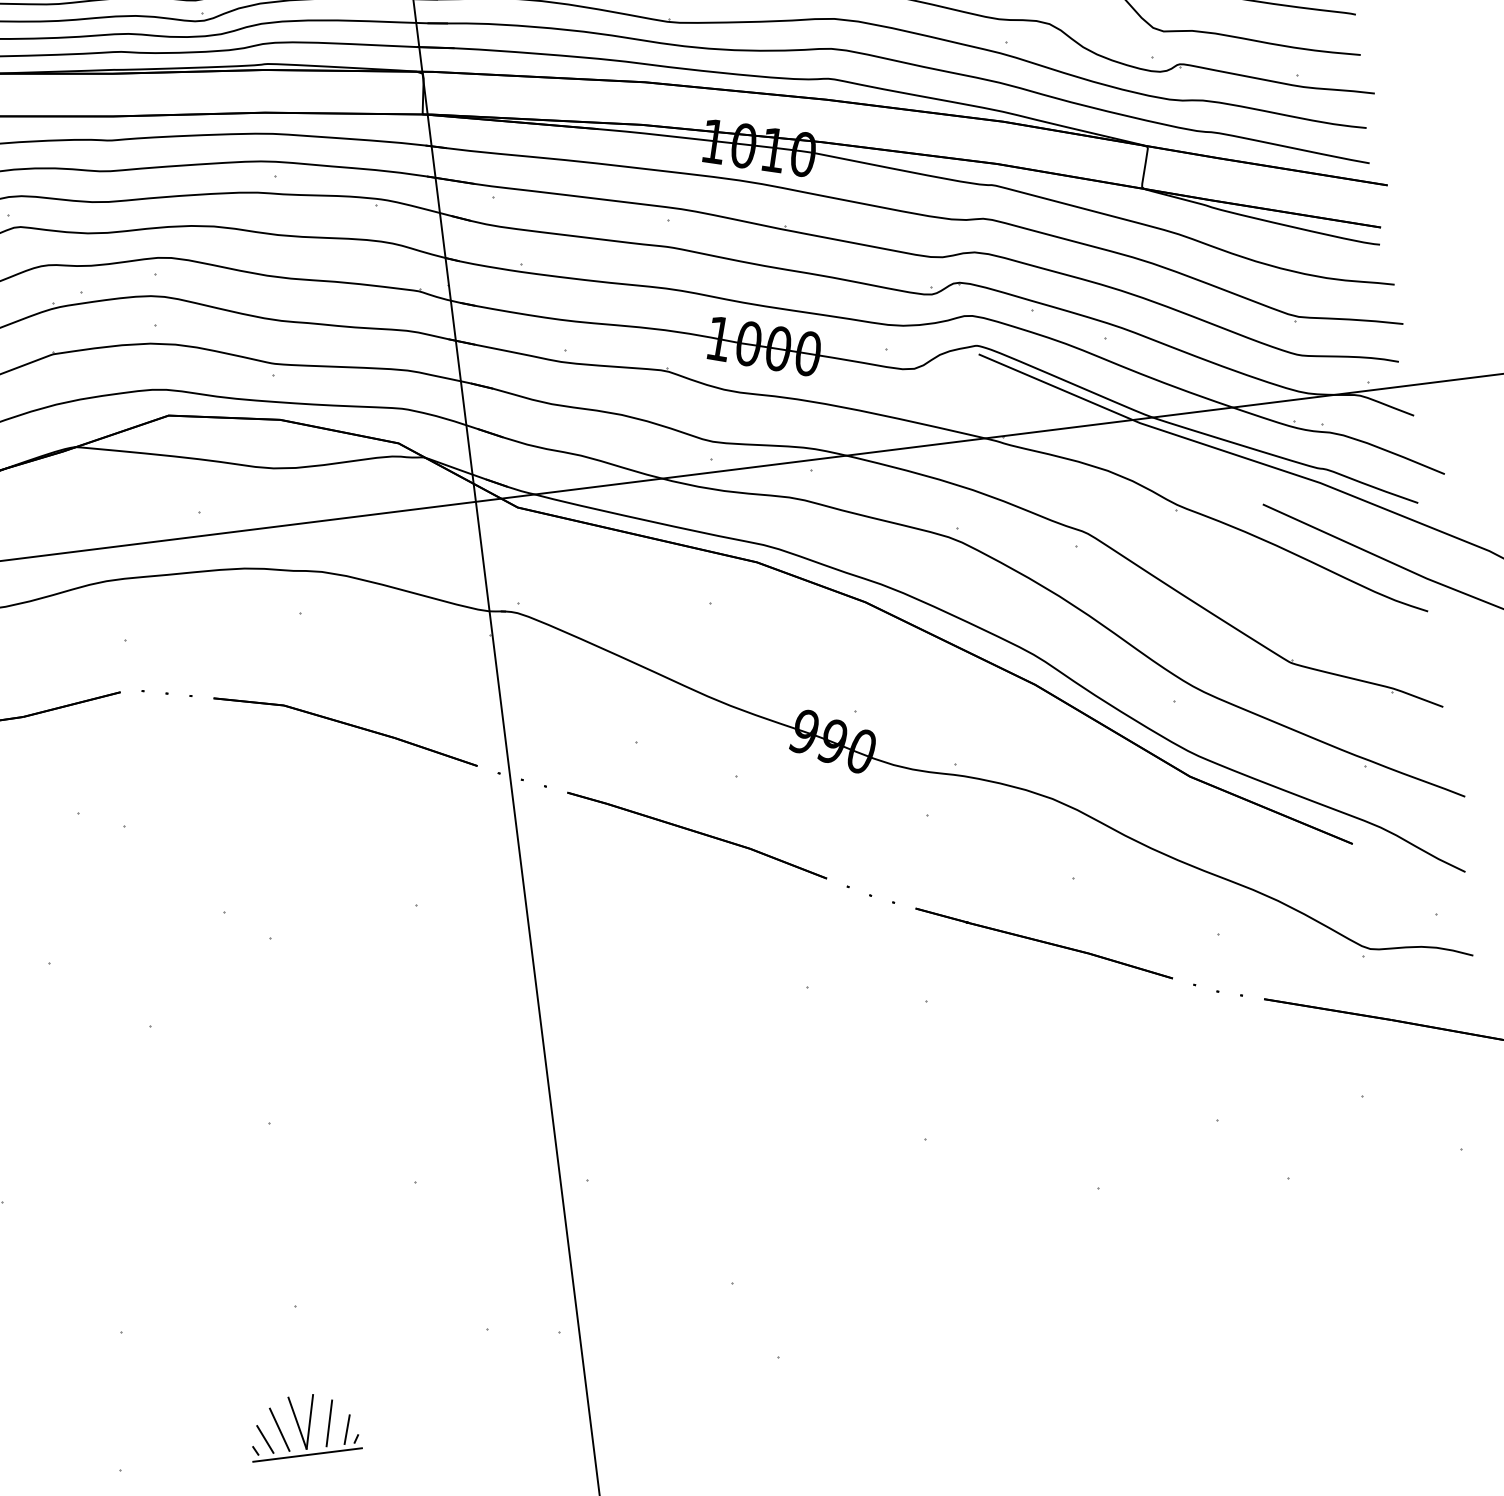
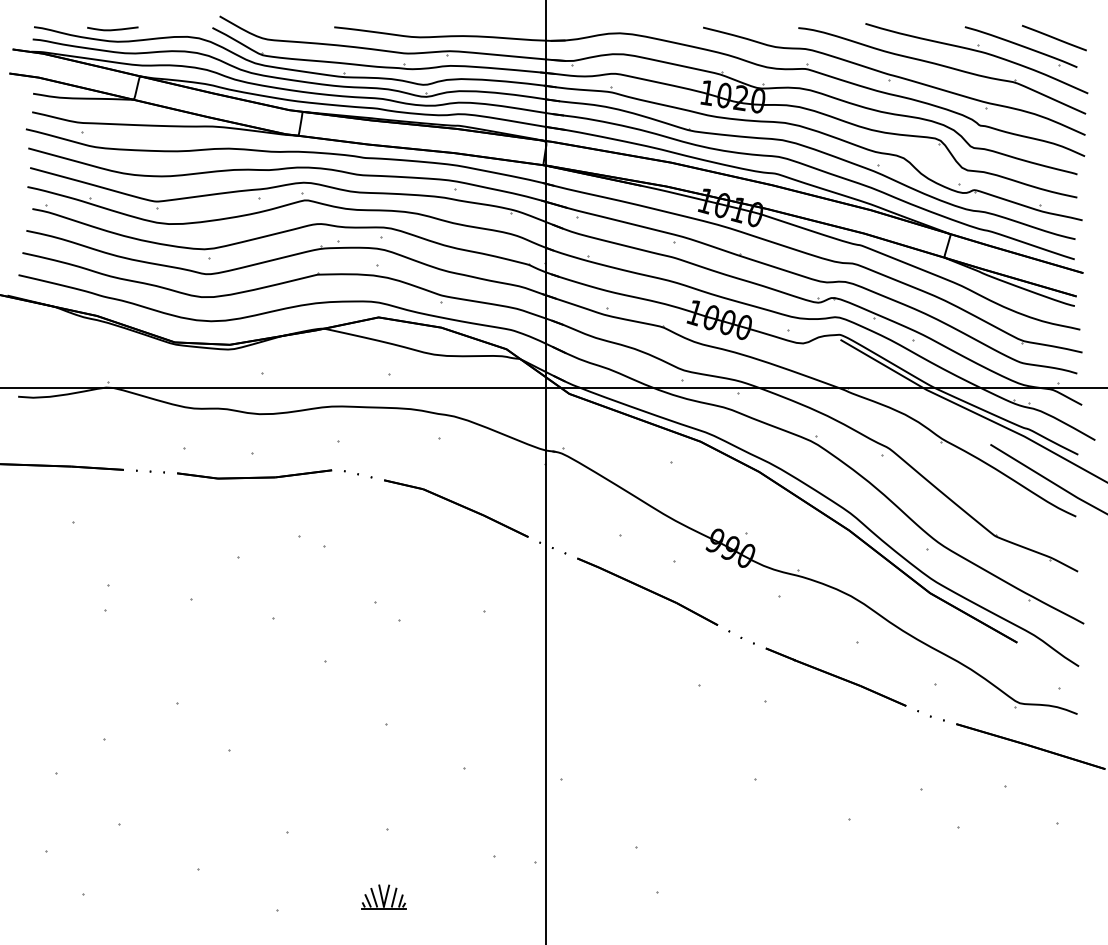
part: (302, 1424) -> (383, 896), size x0.7

